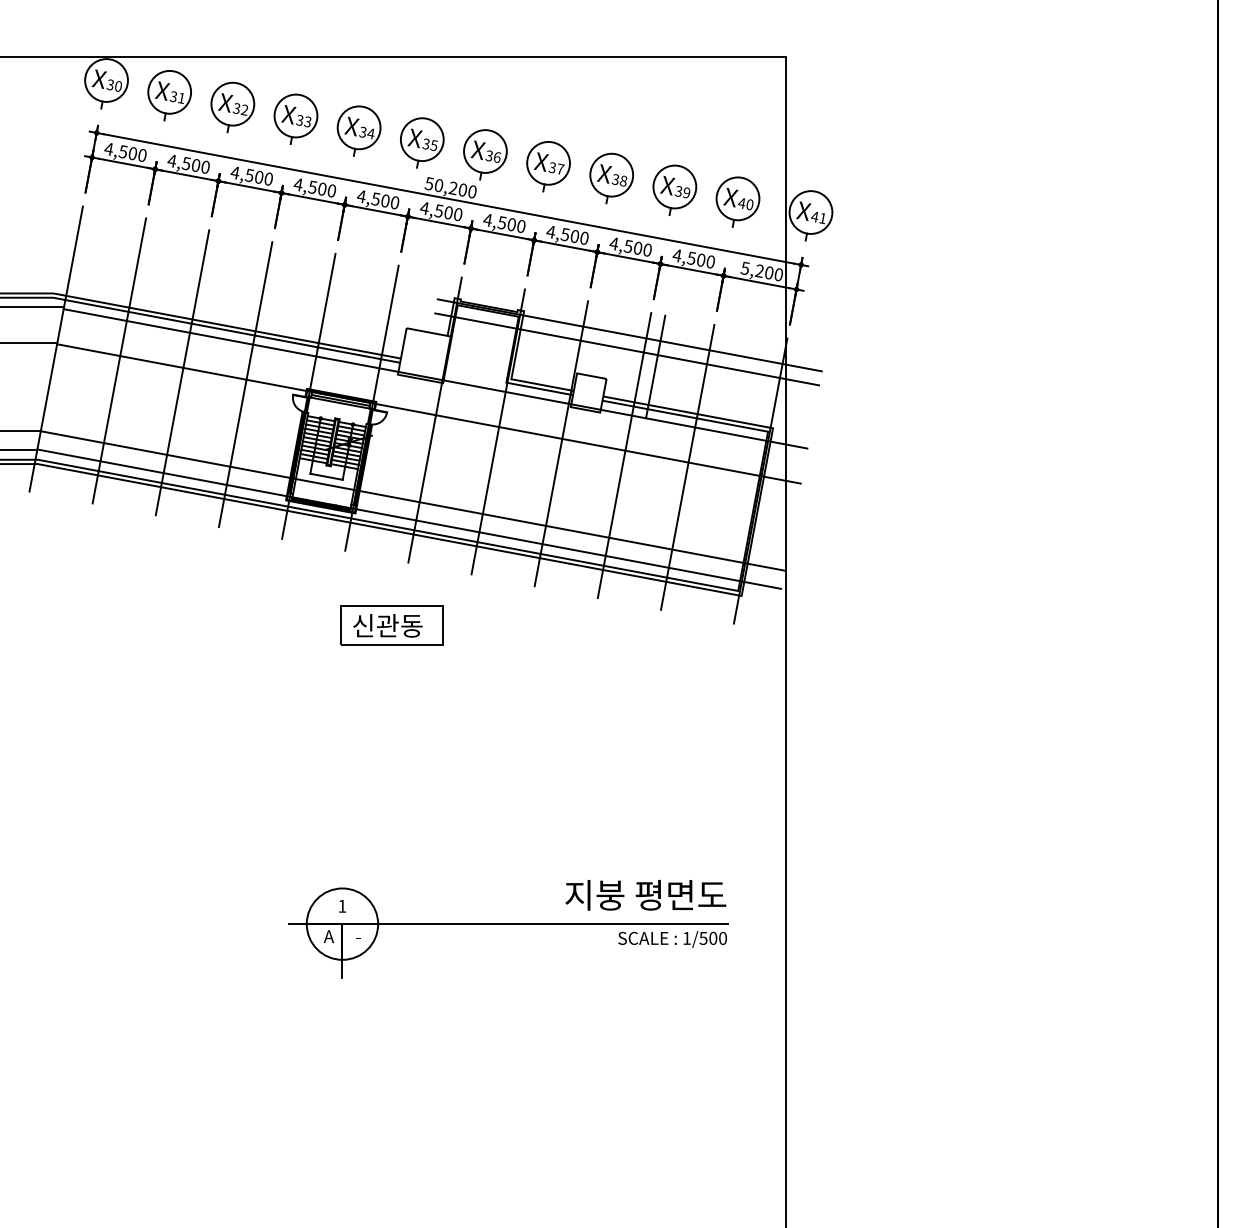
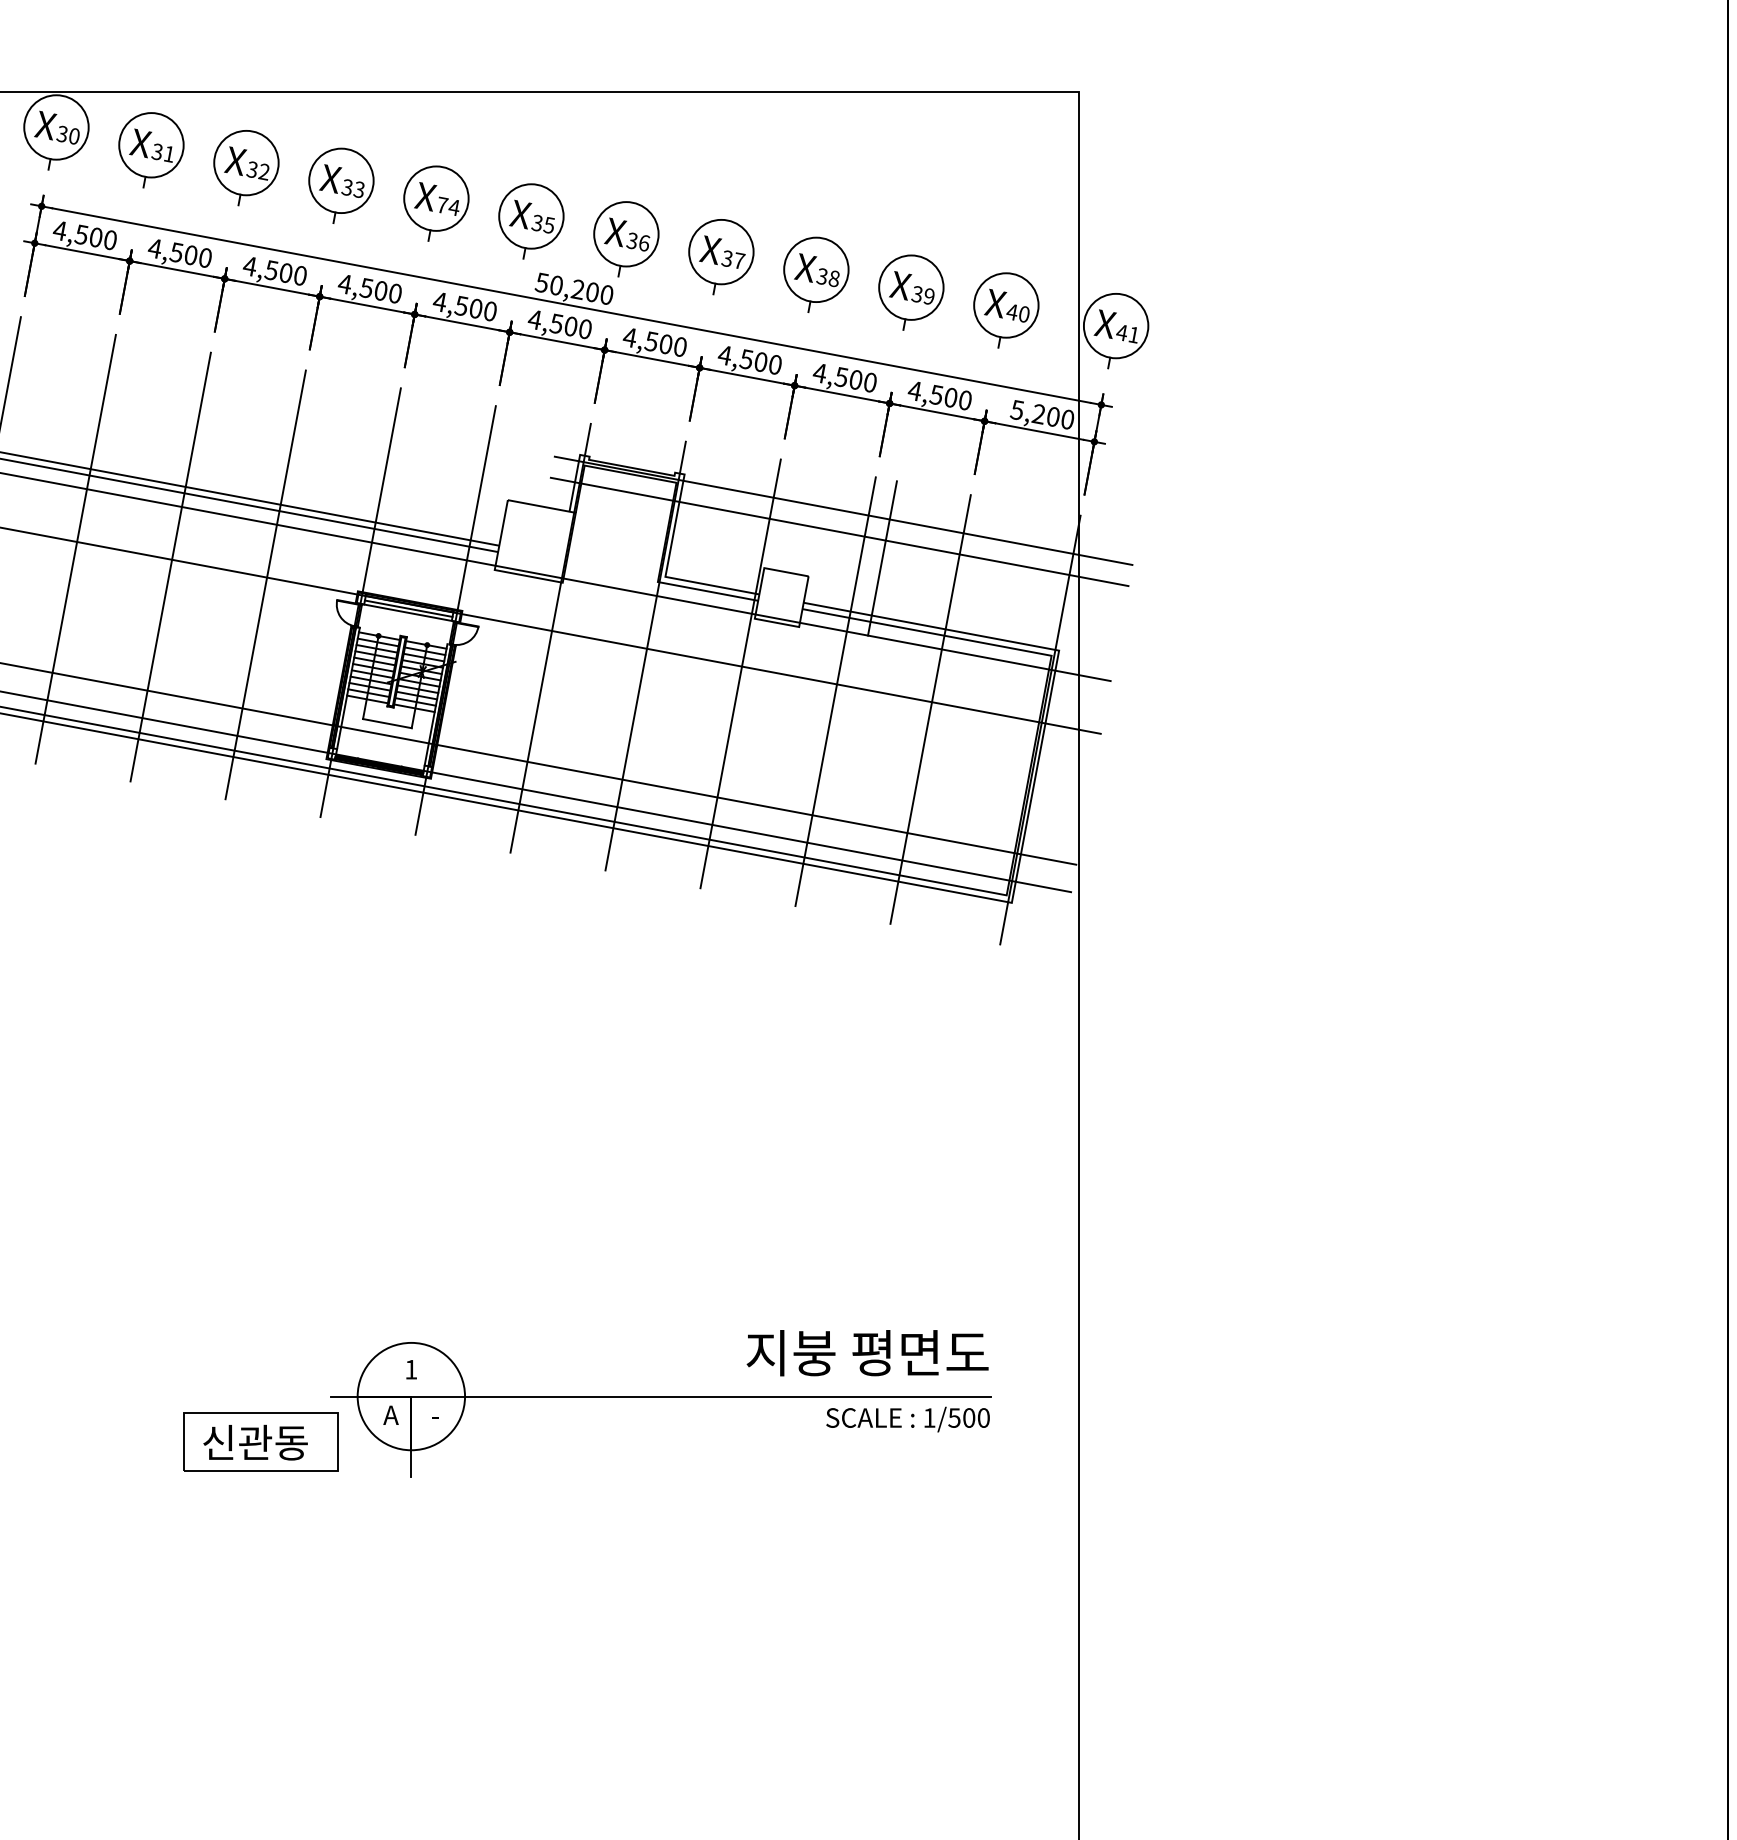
text: (363, 131) -> (442, 204), 34 -> 74
part: (391, 625) -> (260, 1442), moved

